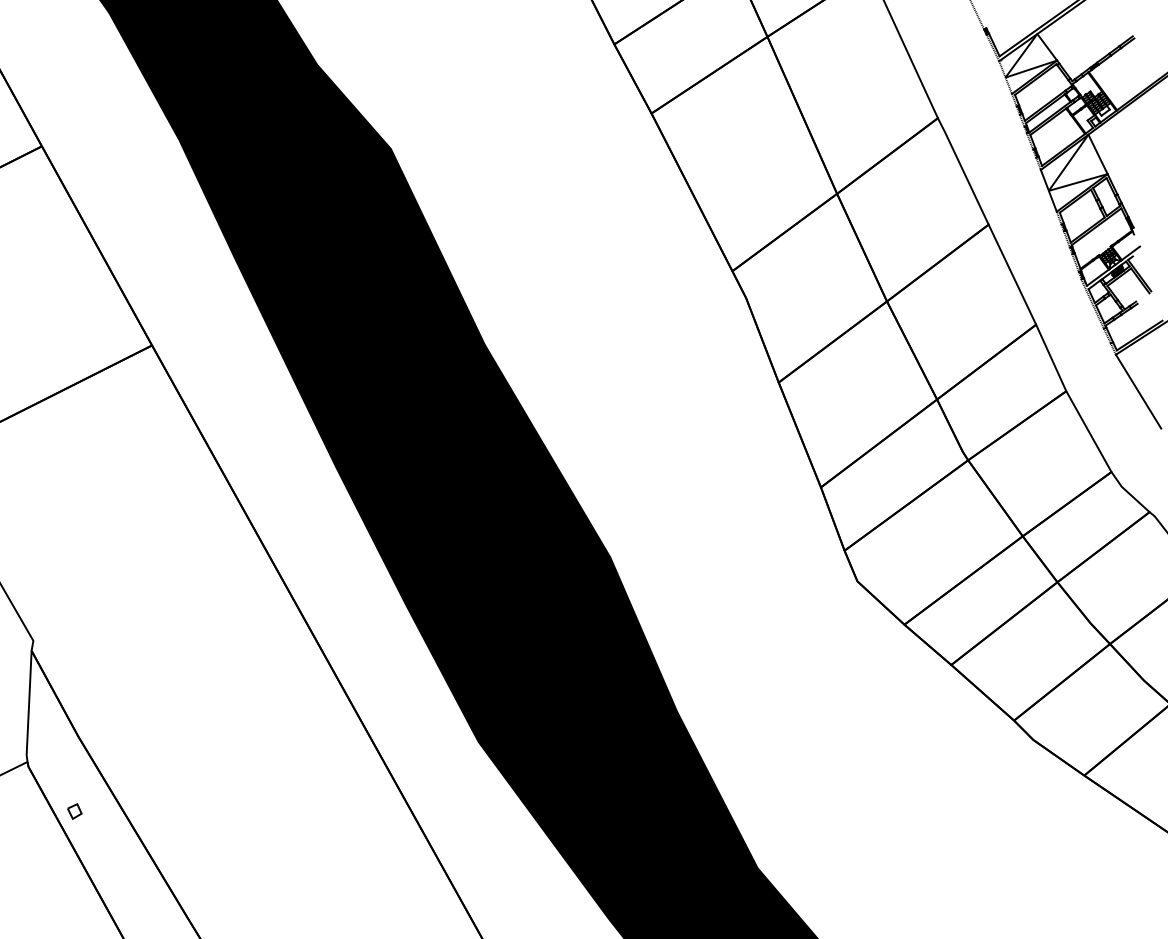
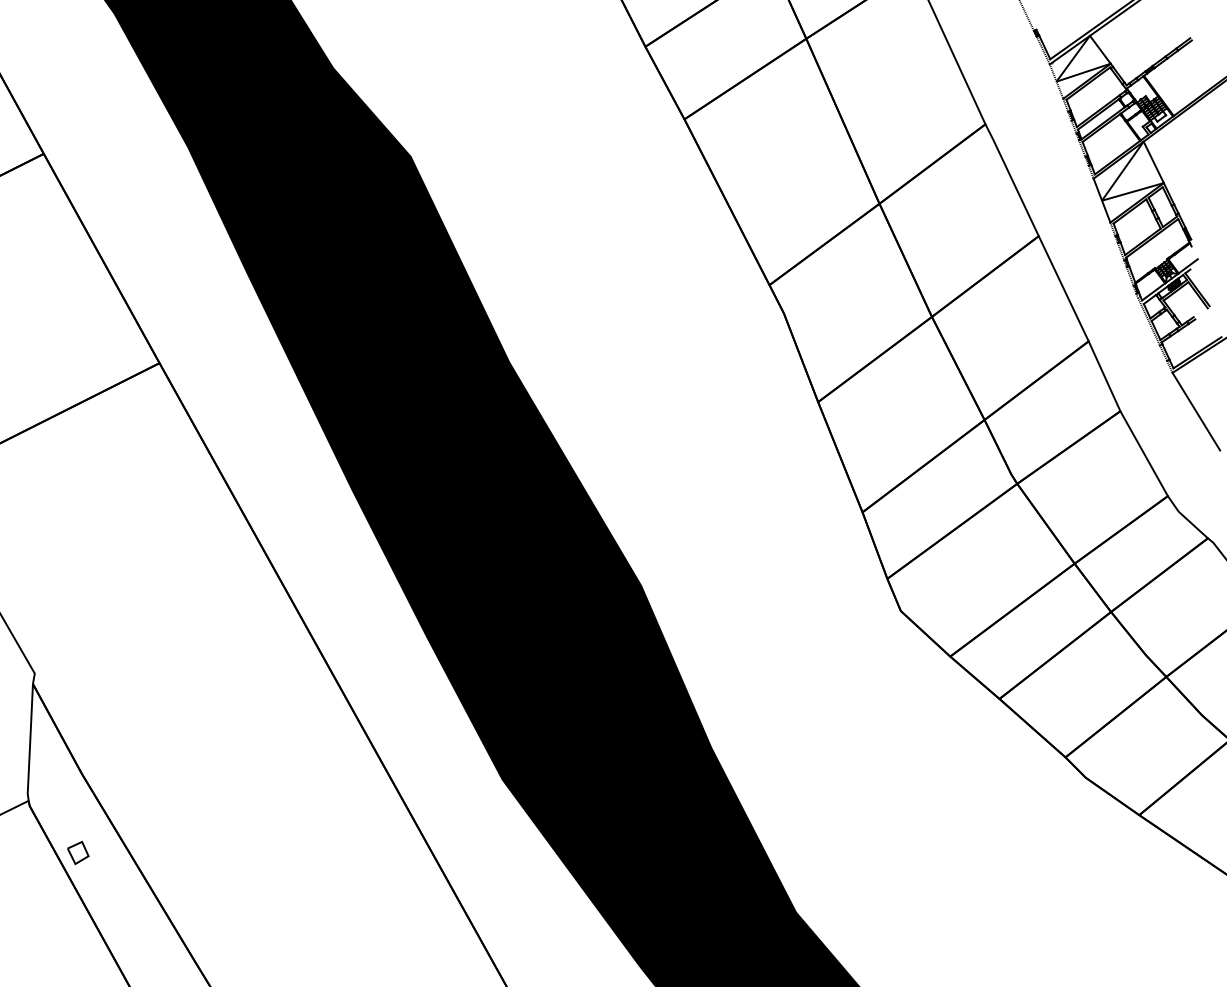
part: (74, 811) -> (78, 852), size x1.43

